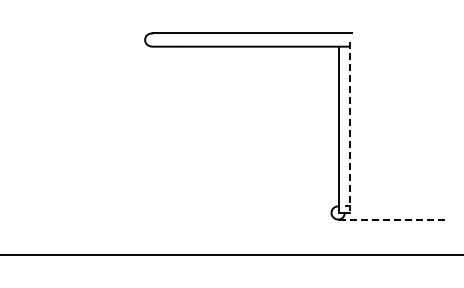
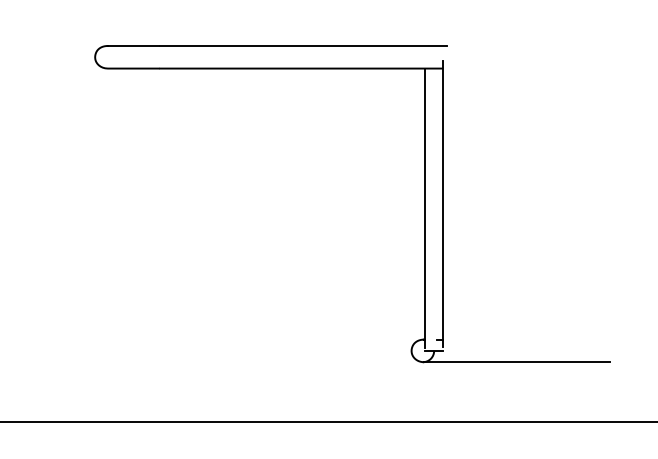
line: (350, 127) -> (443, 205), dashed -> solid
line: (393, 219) -> (516, 361), dashed -> solid

